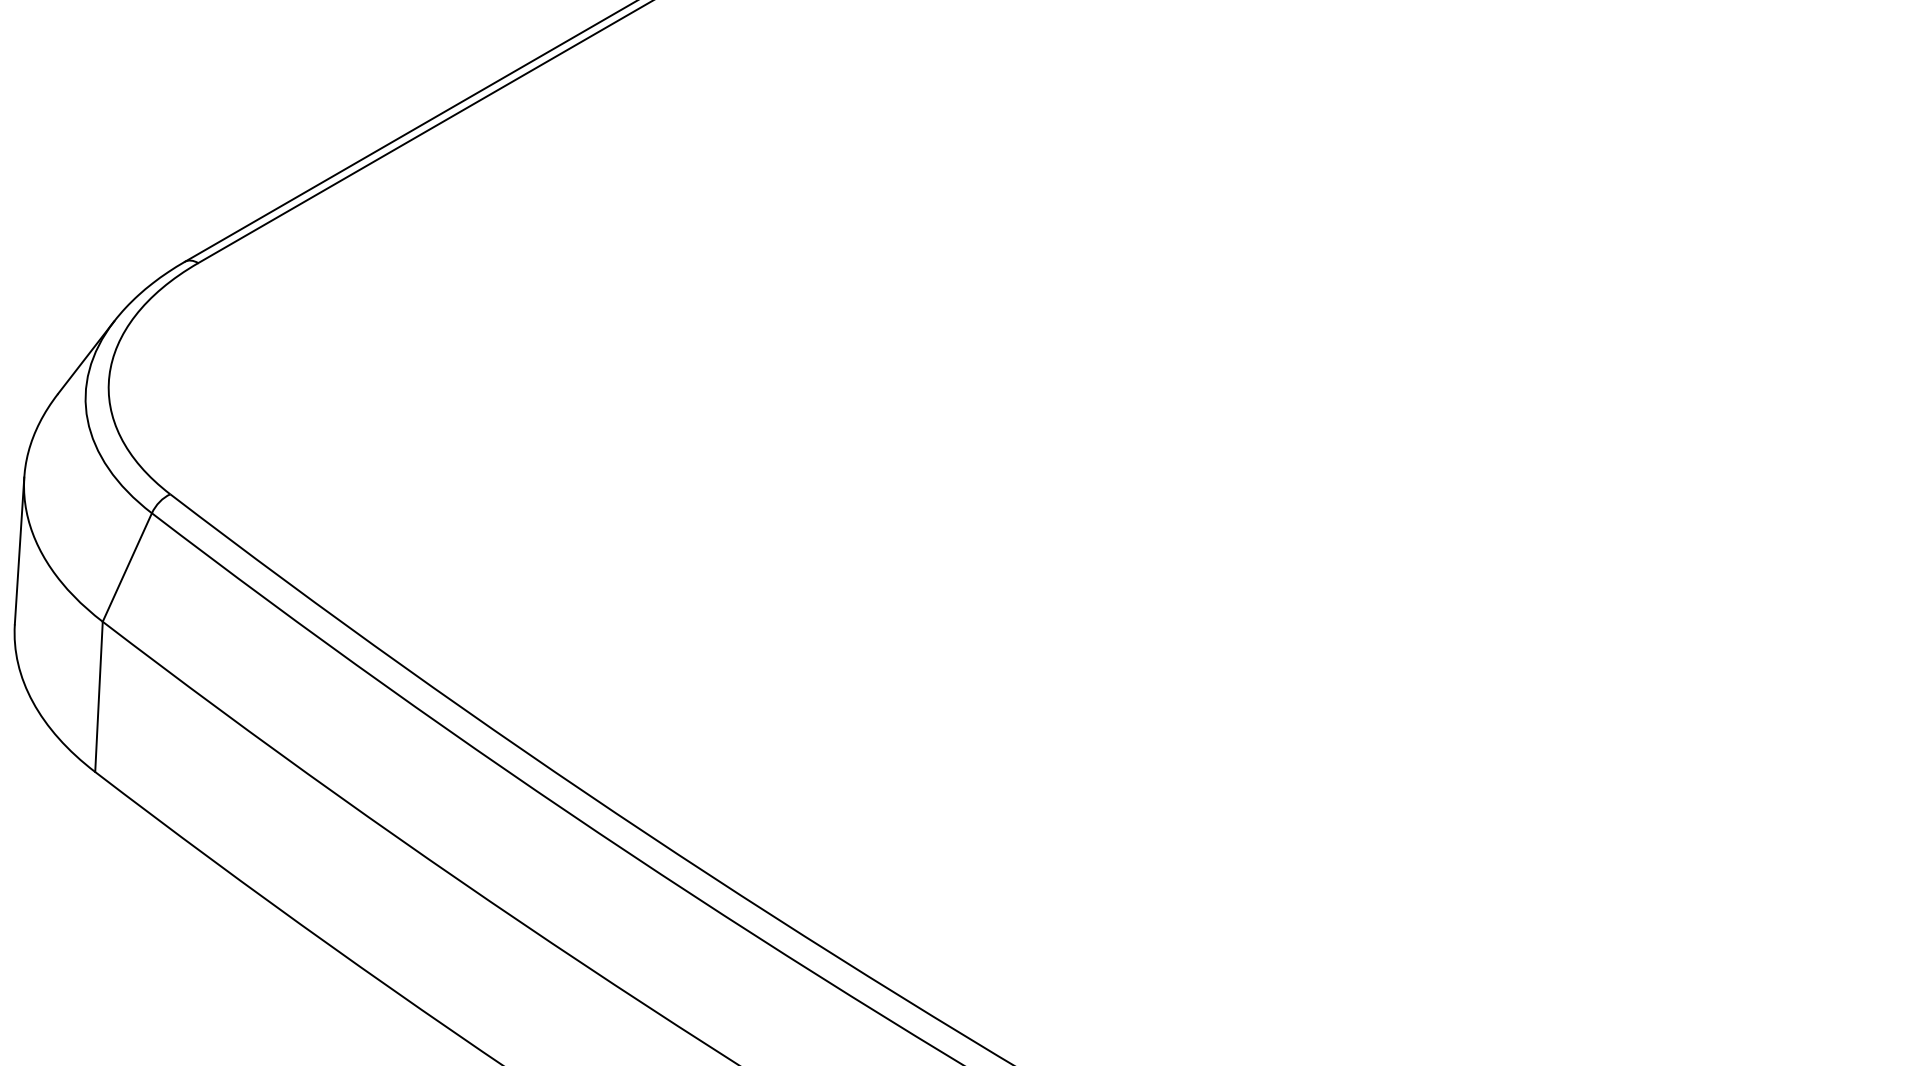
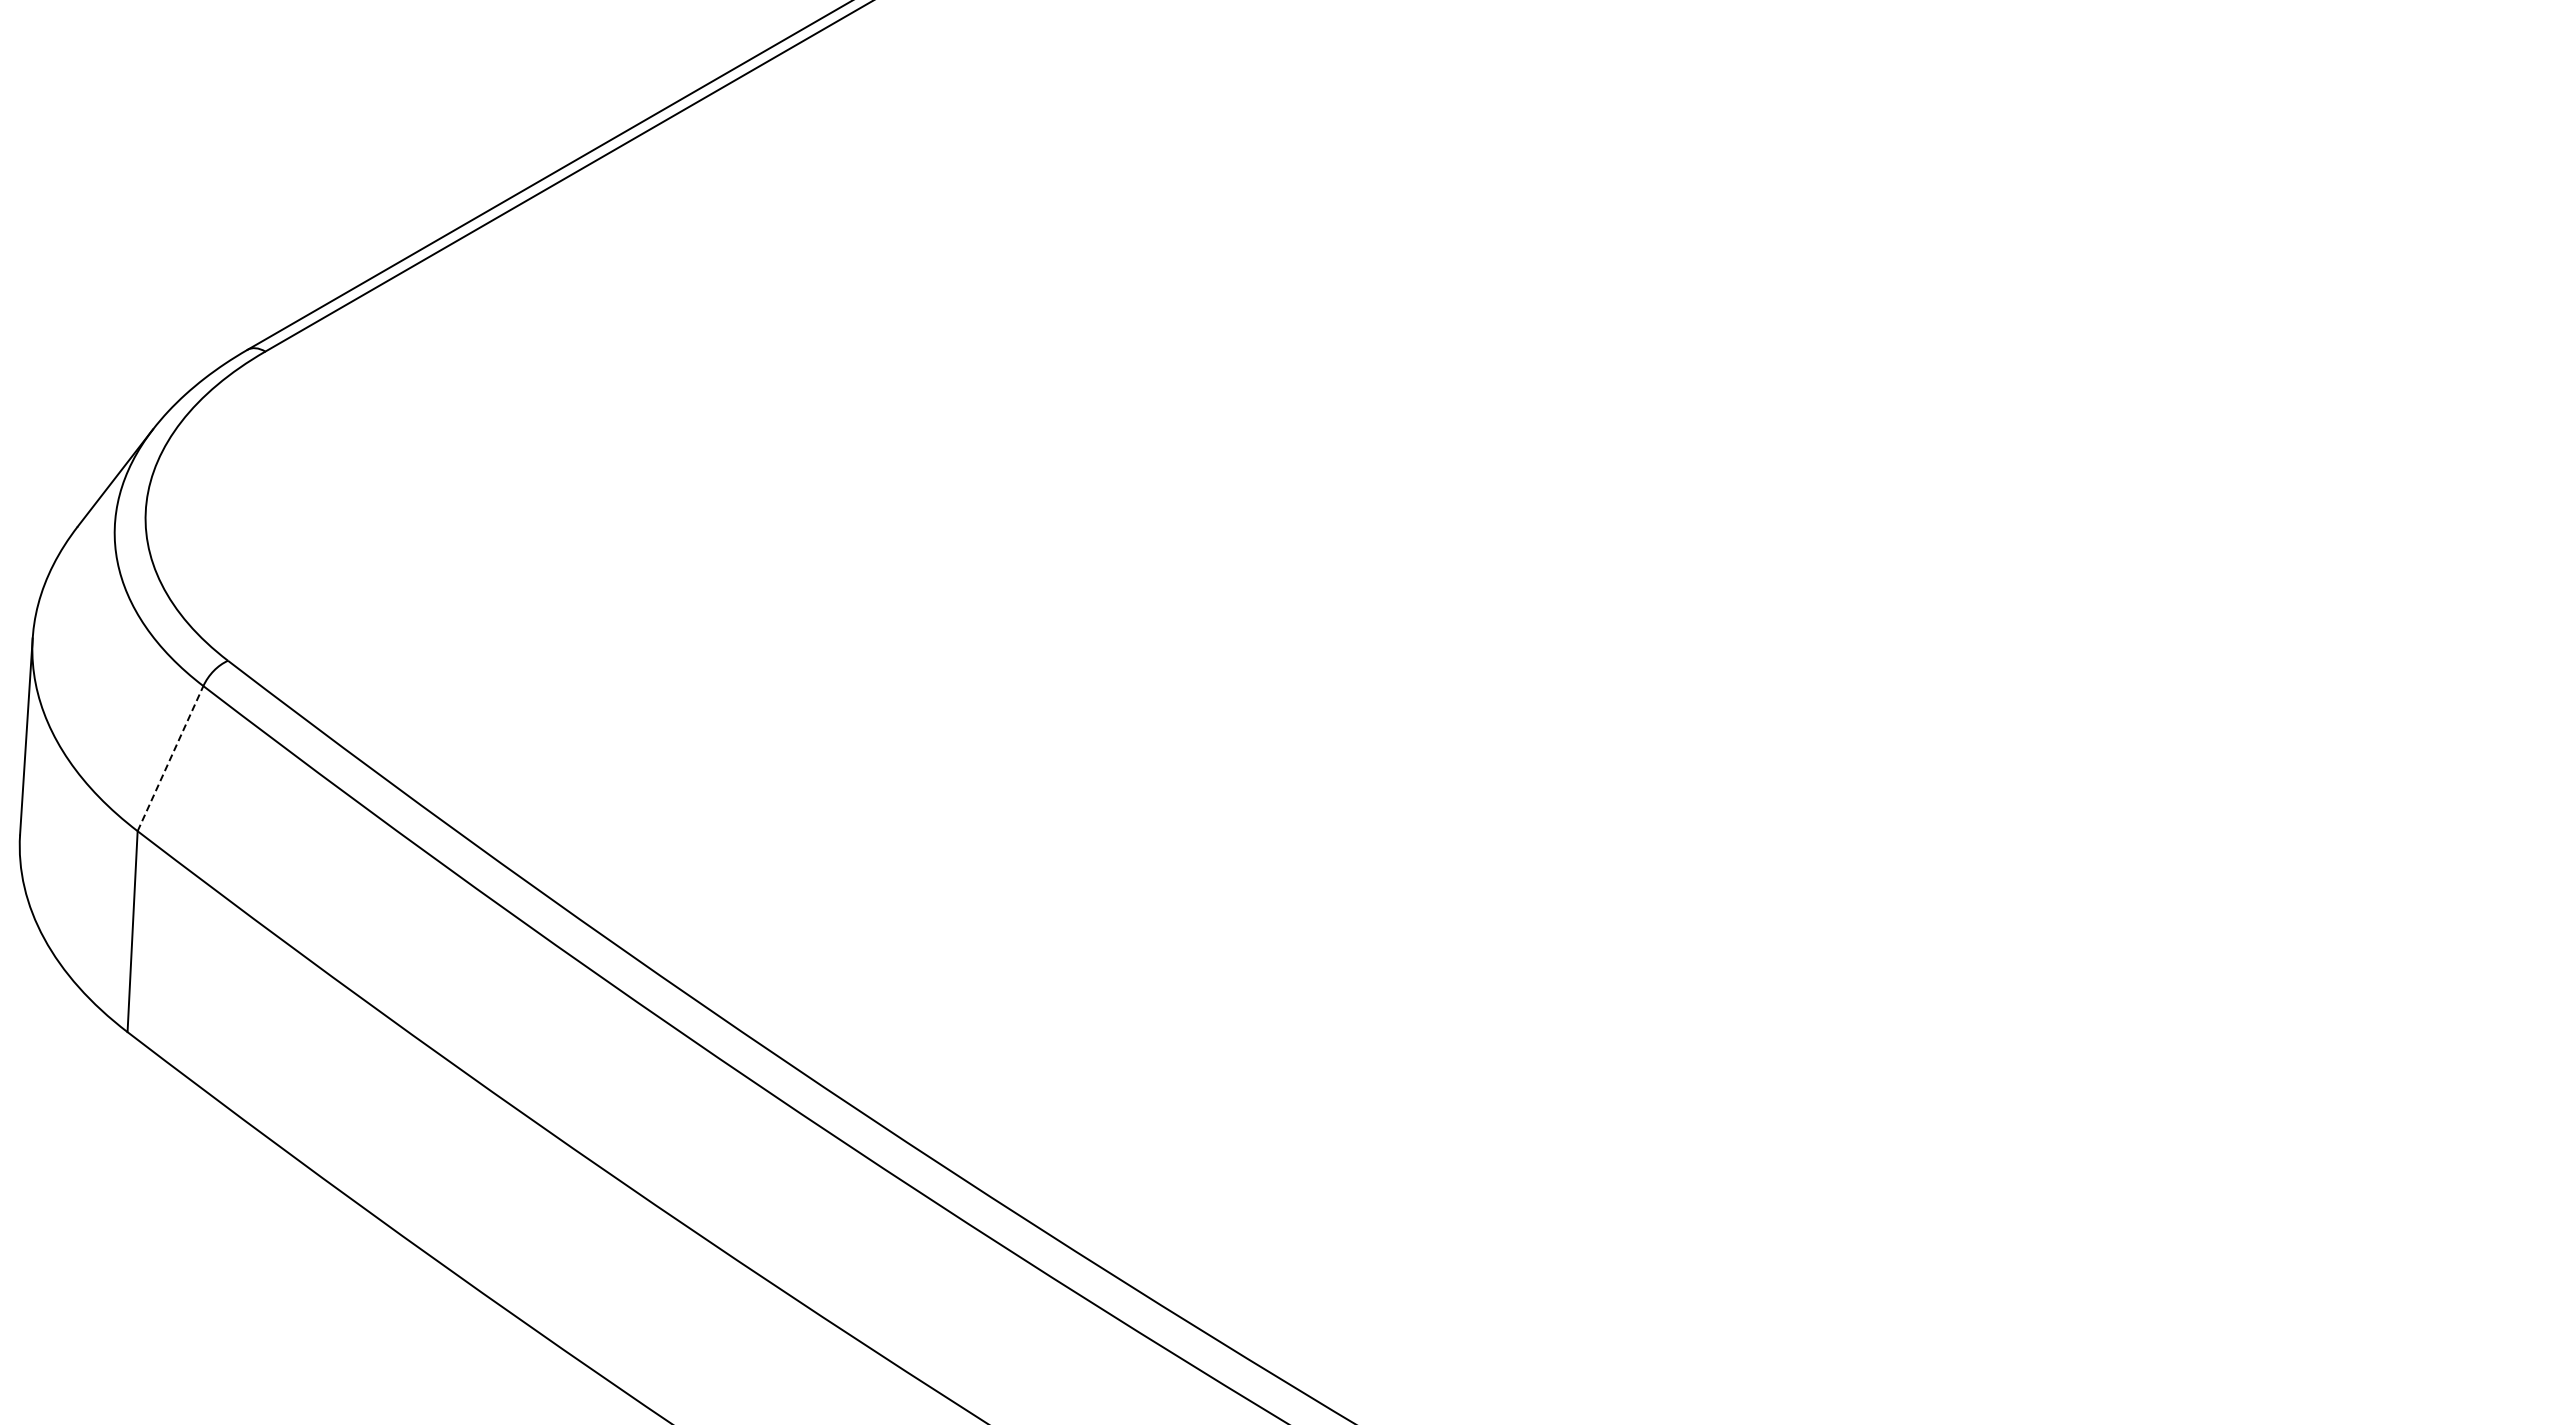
line: (127, 567) -> (170, 758), solid -> dashed

